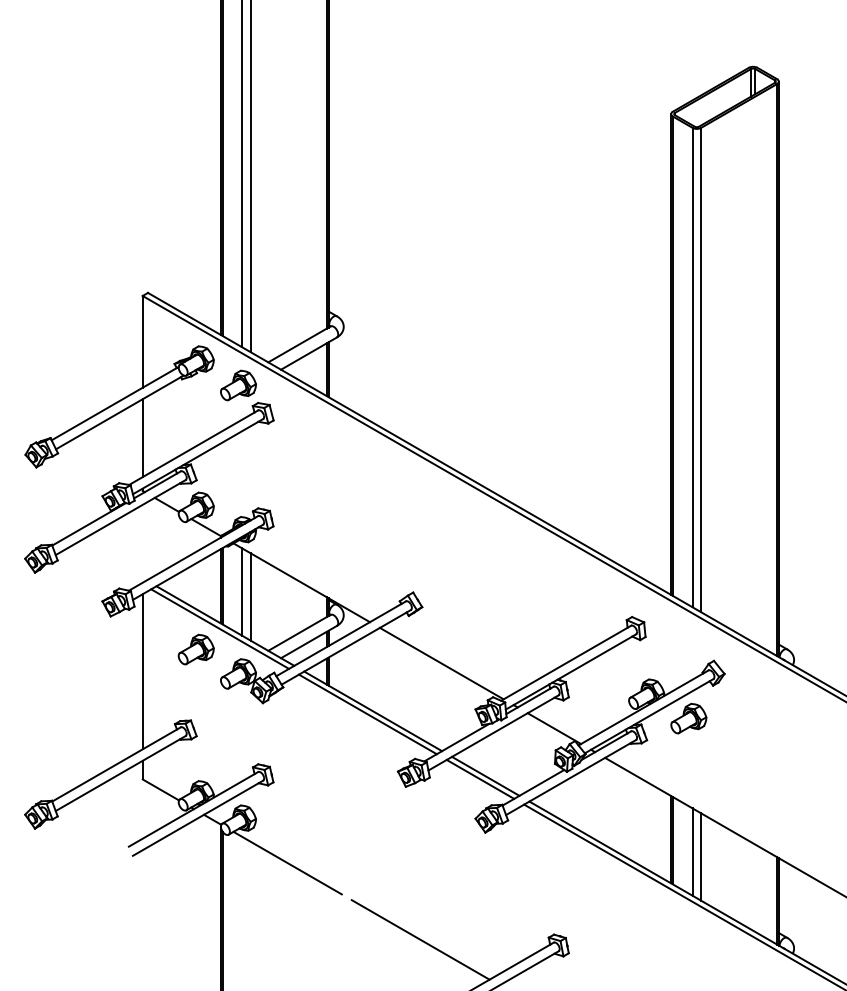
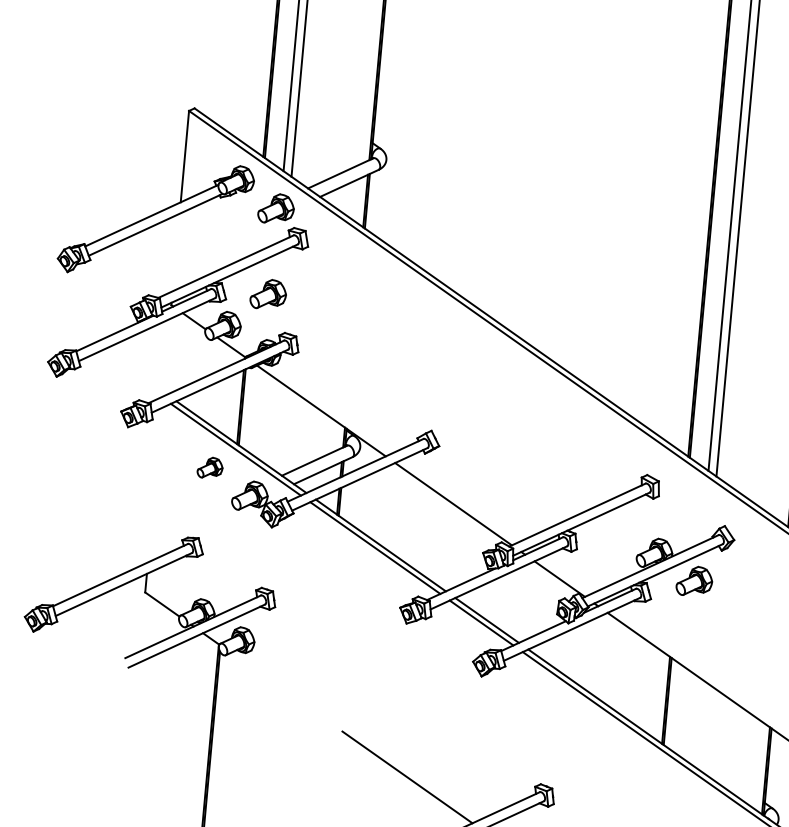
line: (142, 438) -> (175, 252), removed
part: (238, 471) -> (268, 294), added
line: (242, 591) -> (261, 414), removed
line: (250, 596) -> (269, 420), removed
part: (195, 649) -> (209, 467), size x0.7
line: (142, 671) -> (154, 484), removed
line: (692, 851) -> (686, 714), removed
line: (701, 856) -> (694, 719), removed
line: (287, 862) -> (281, 688), removed

